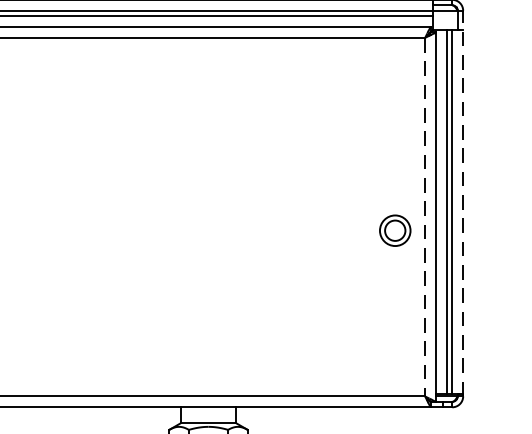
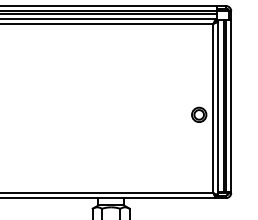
line: (463, 204) -> (231, 102), dashed -> solid
line: (425, 217) -> (213, 108), dashed -> solid

